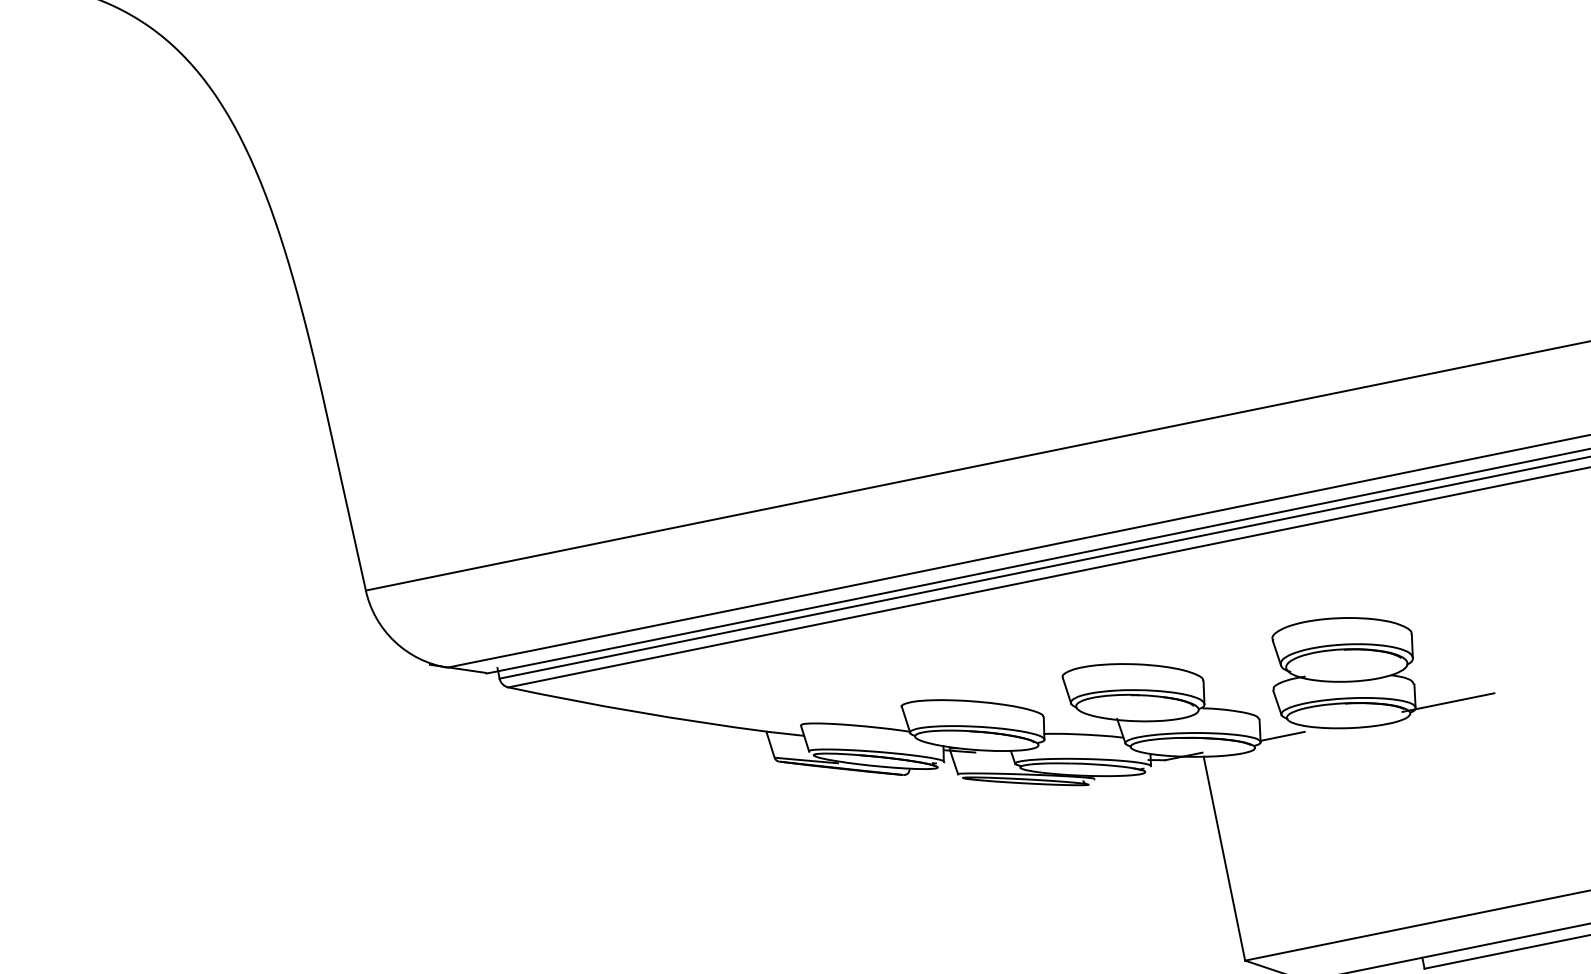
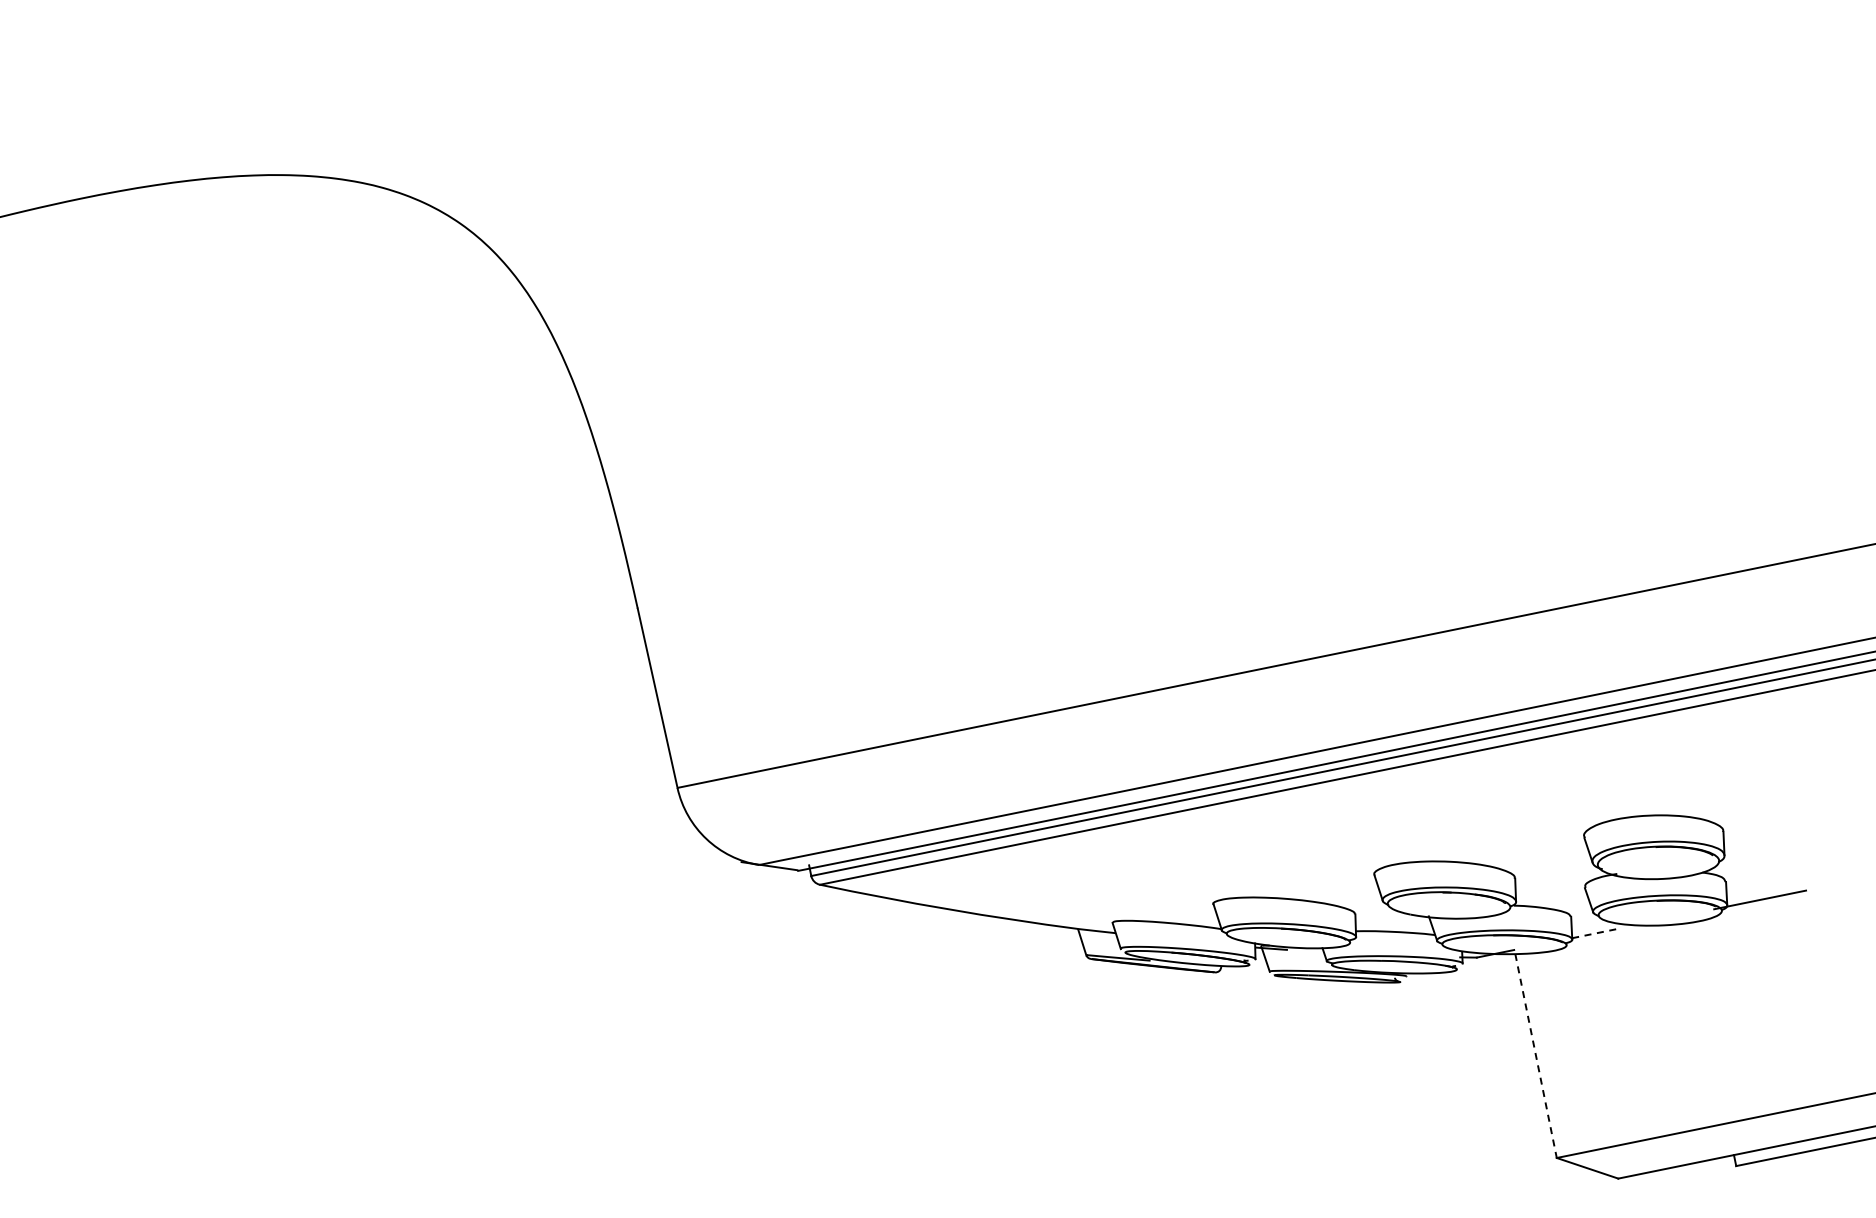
line: (1282, 736) -> (1594, 933), solid -> dashed
line: (1224, 859) -> (1536, 1056), solid -> dashed

